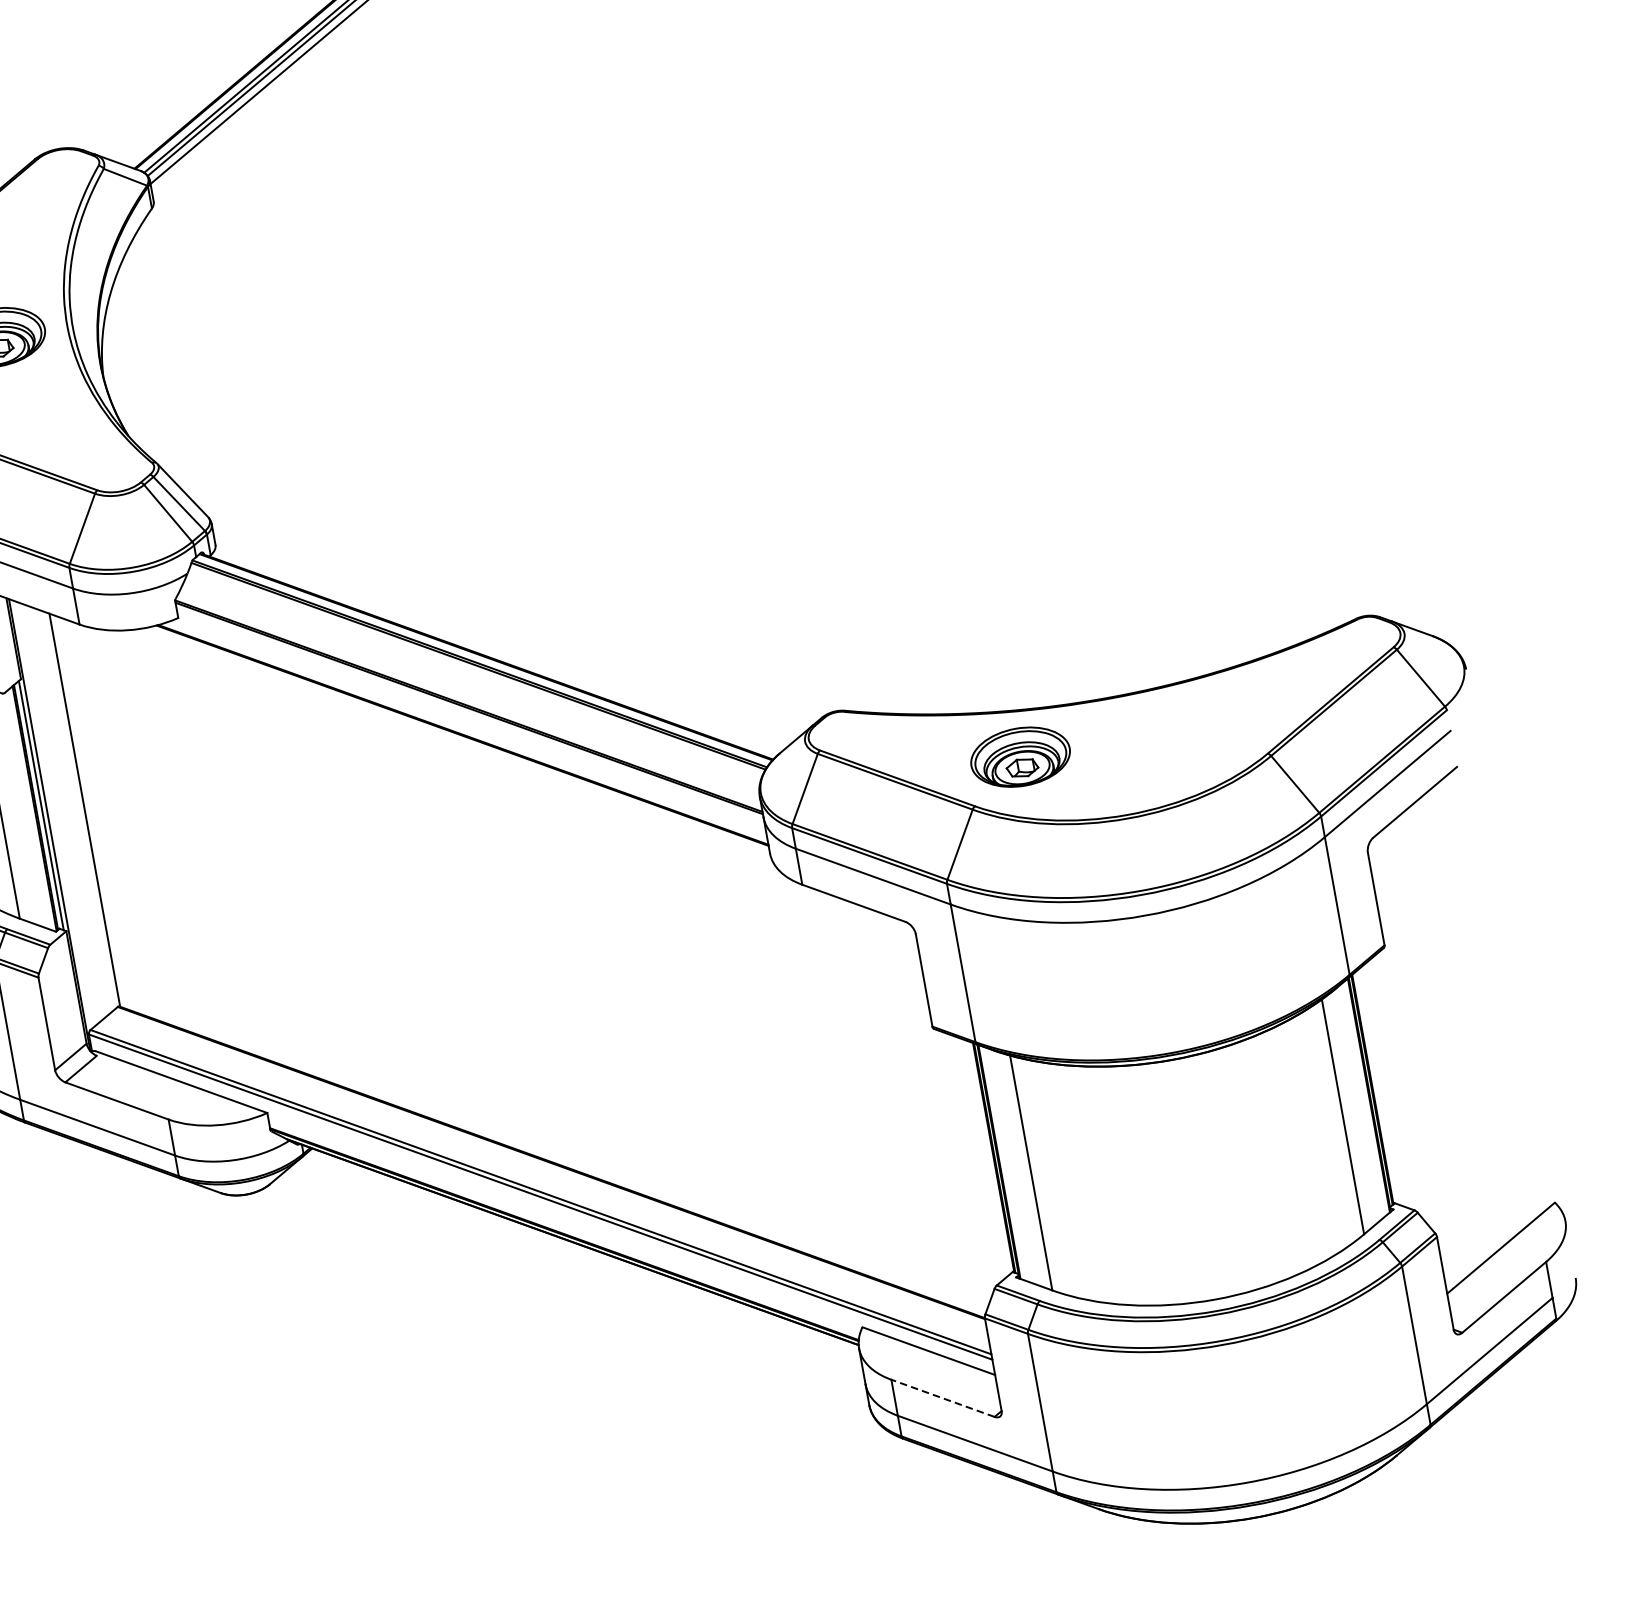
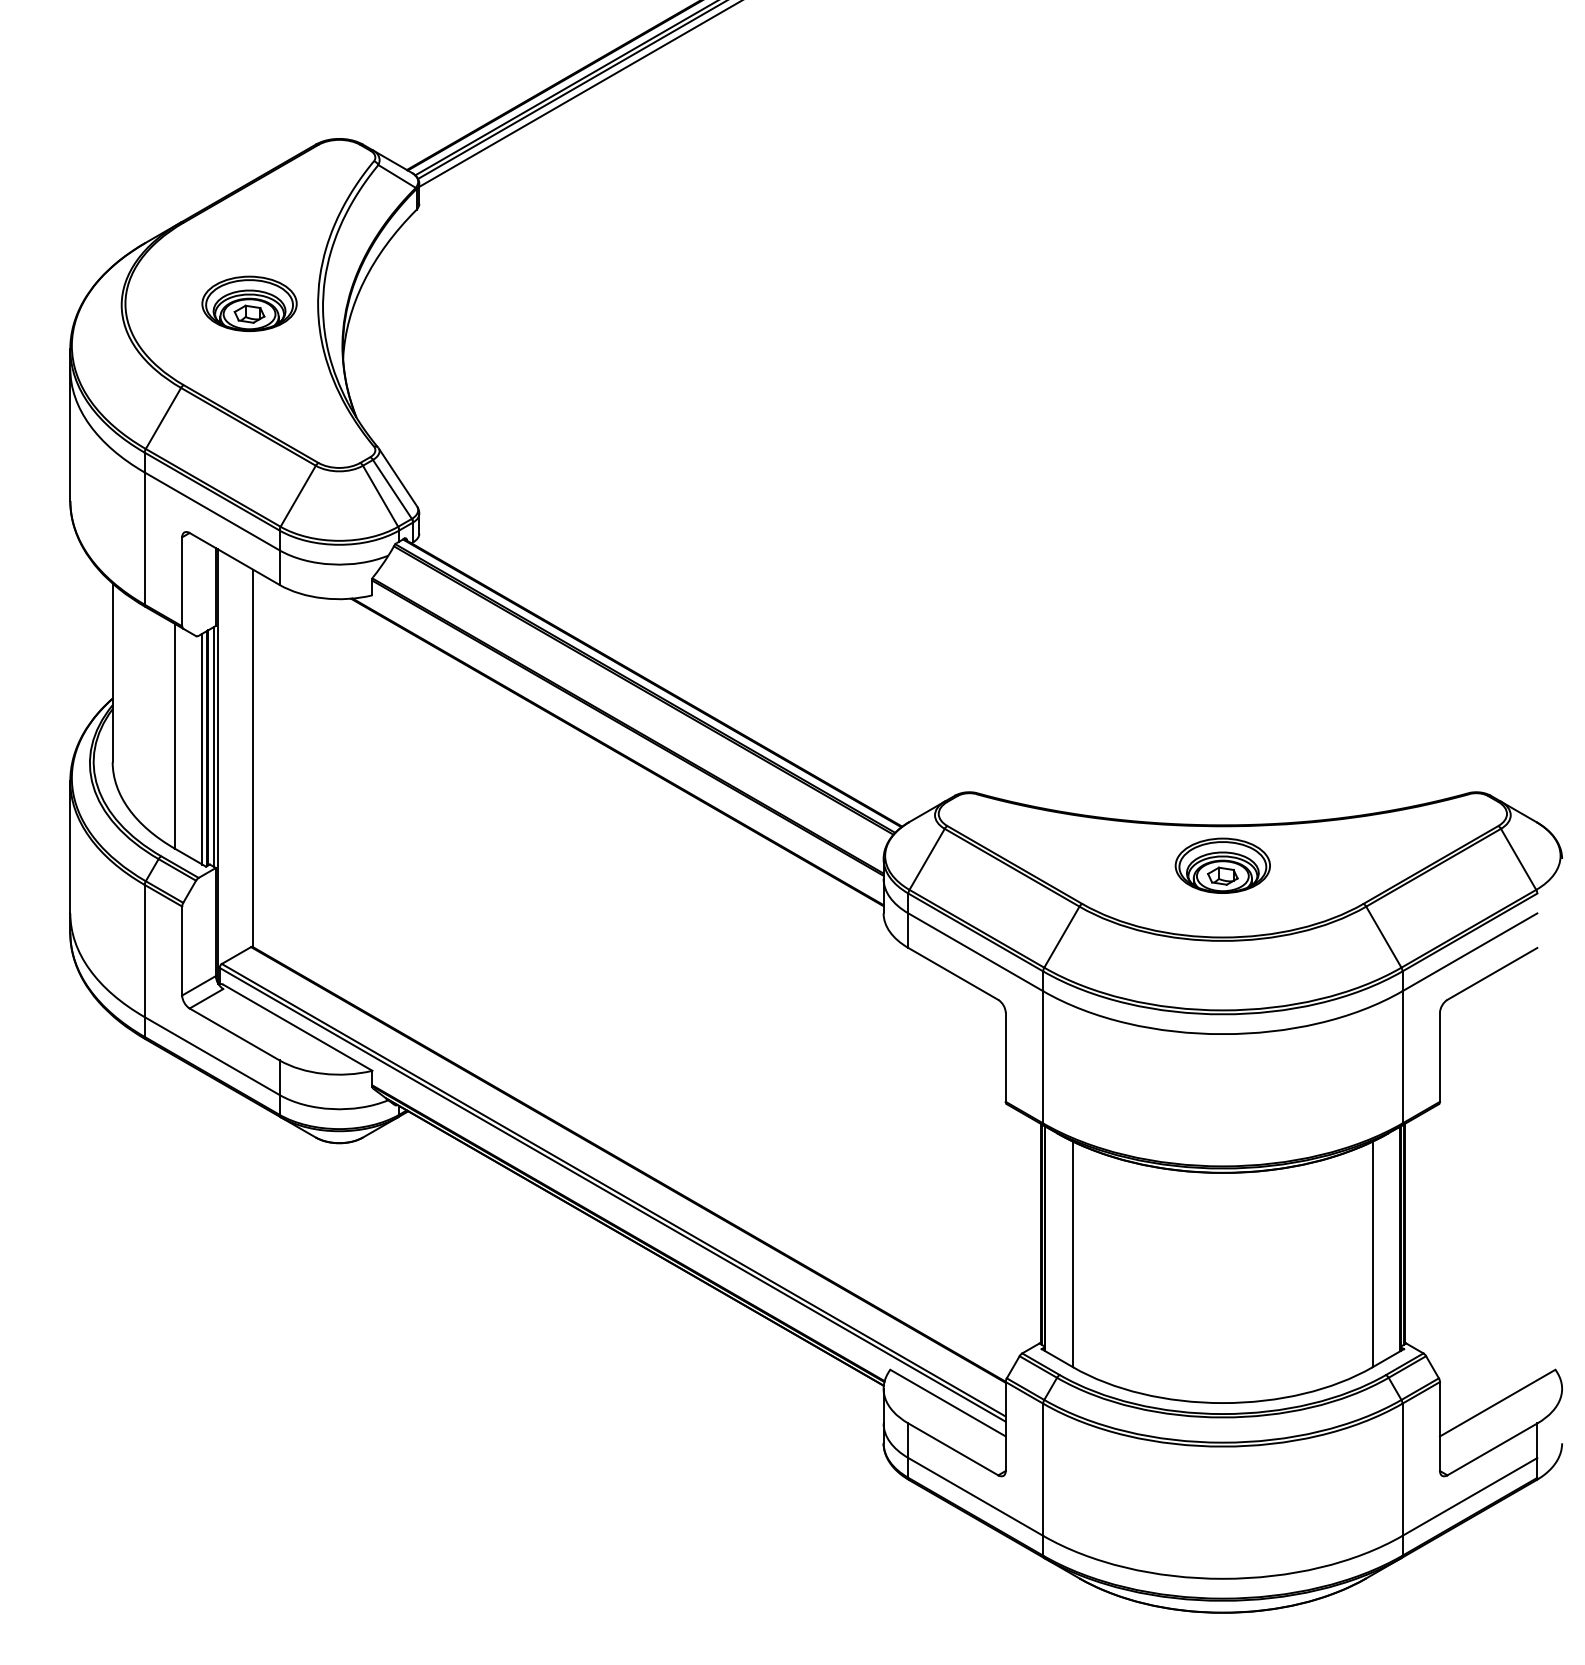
part: (1020, 756) -> (1222, 865), moved
line: (30, 809) -> (202, 748), added
line: (943, 1398) -> (953, 1449), dashed -> solid

